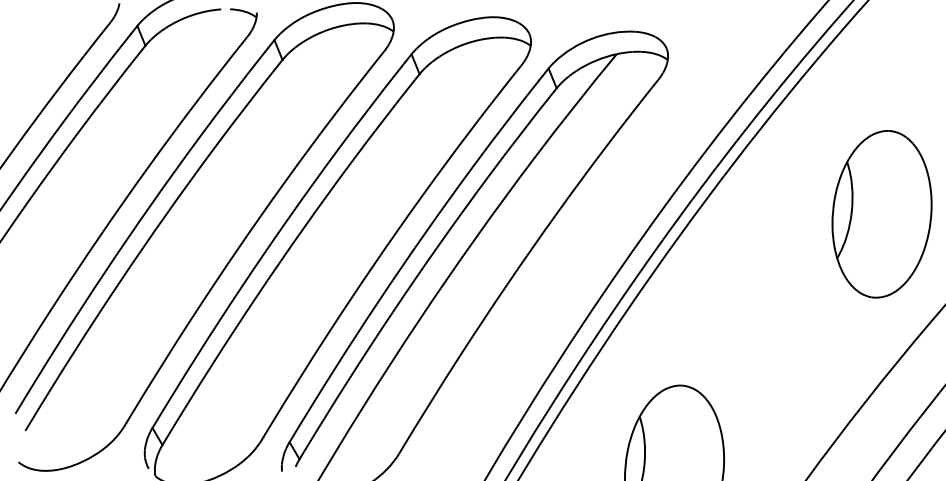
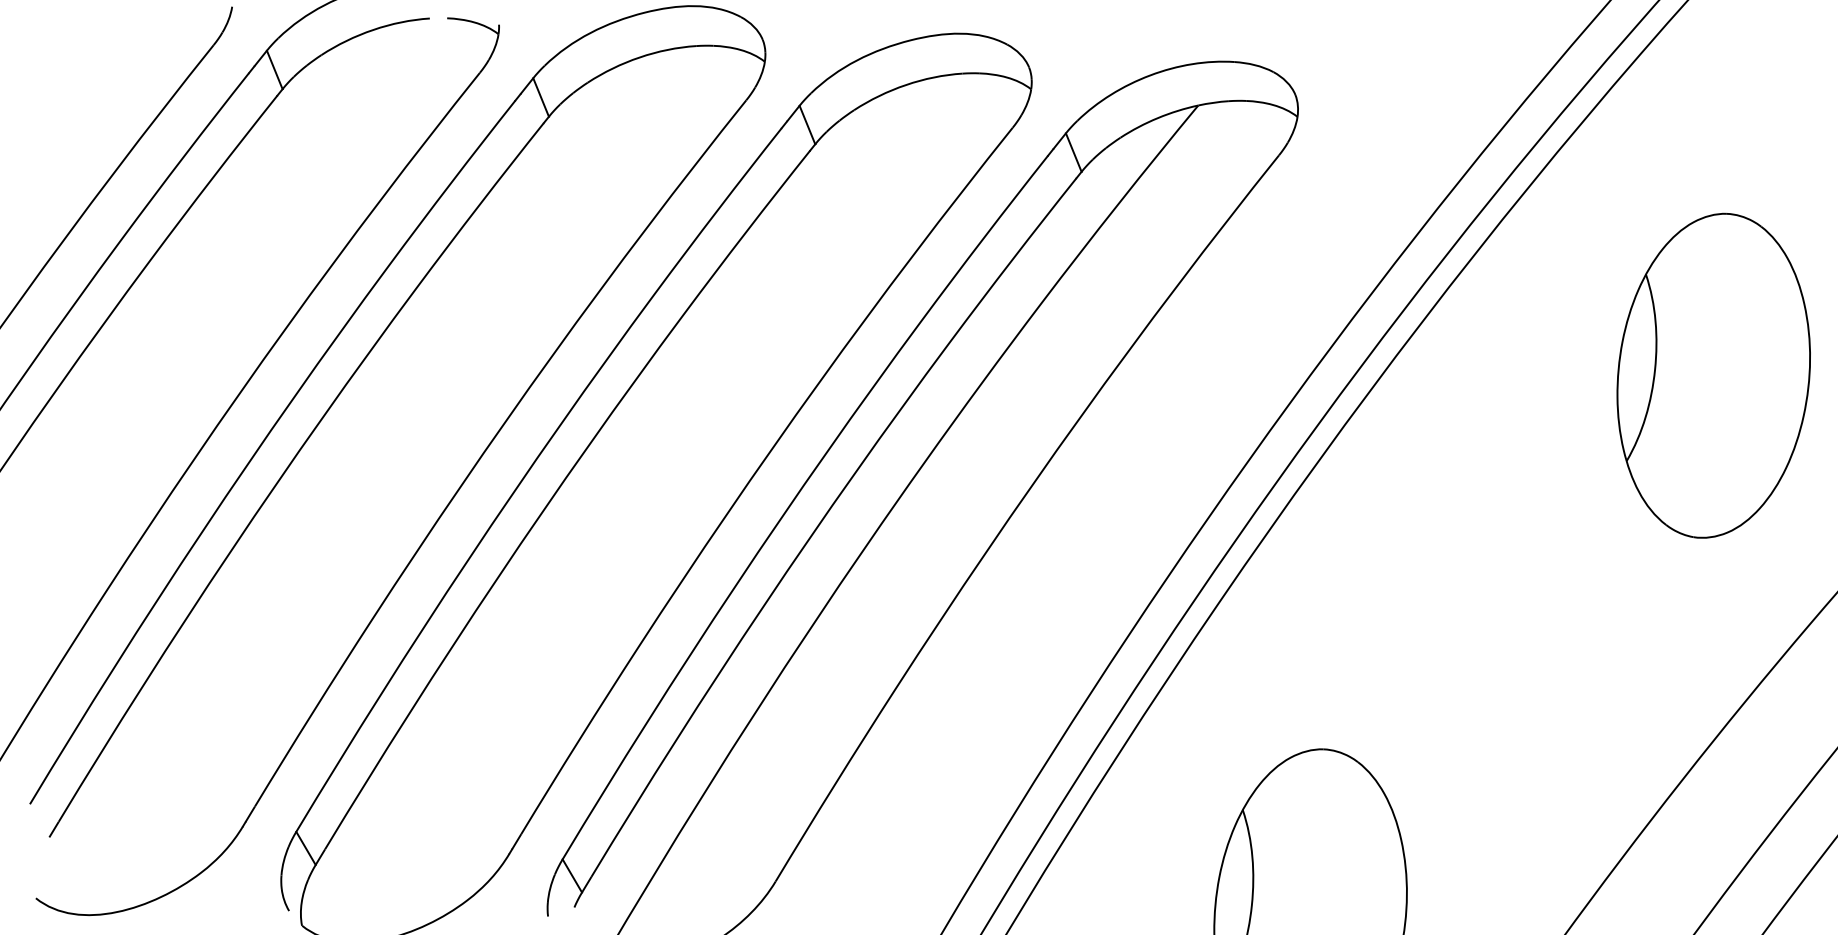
part: (881, 214) -> (1712, 376), moved

